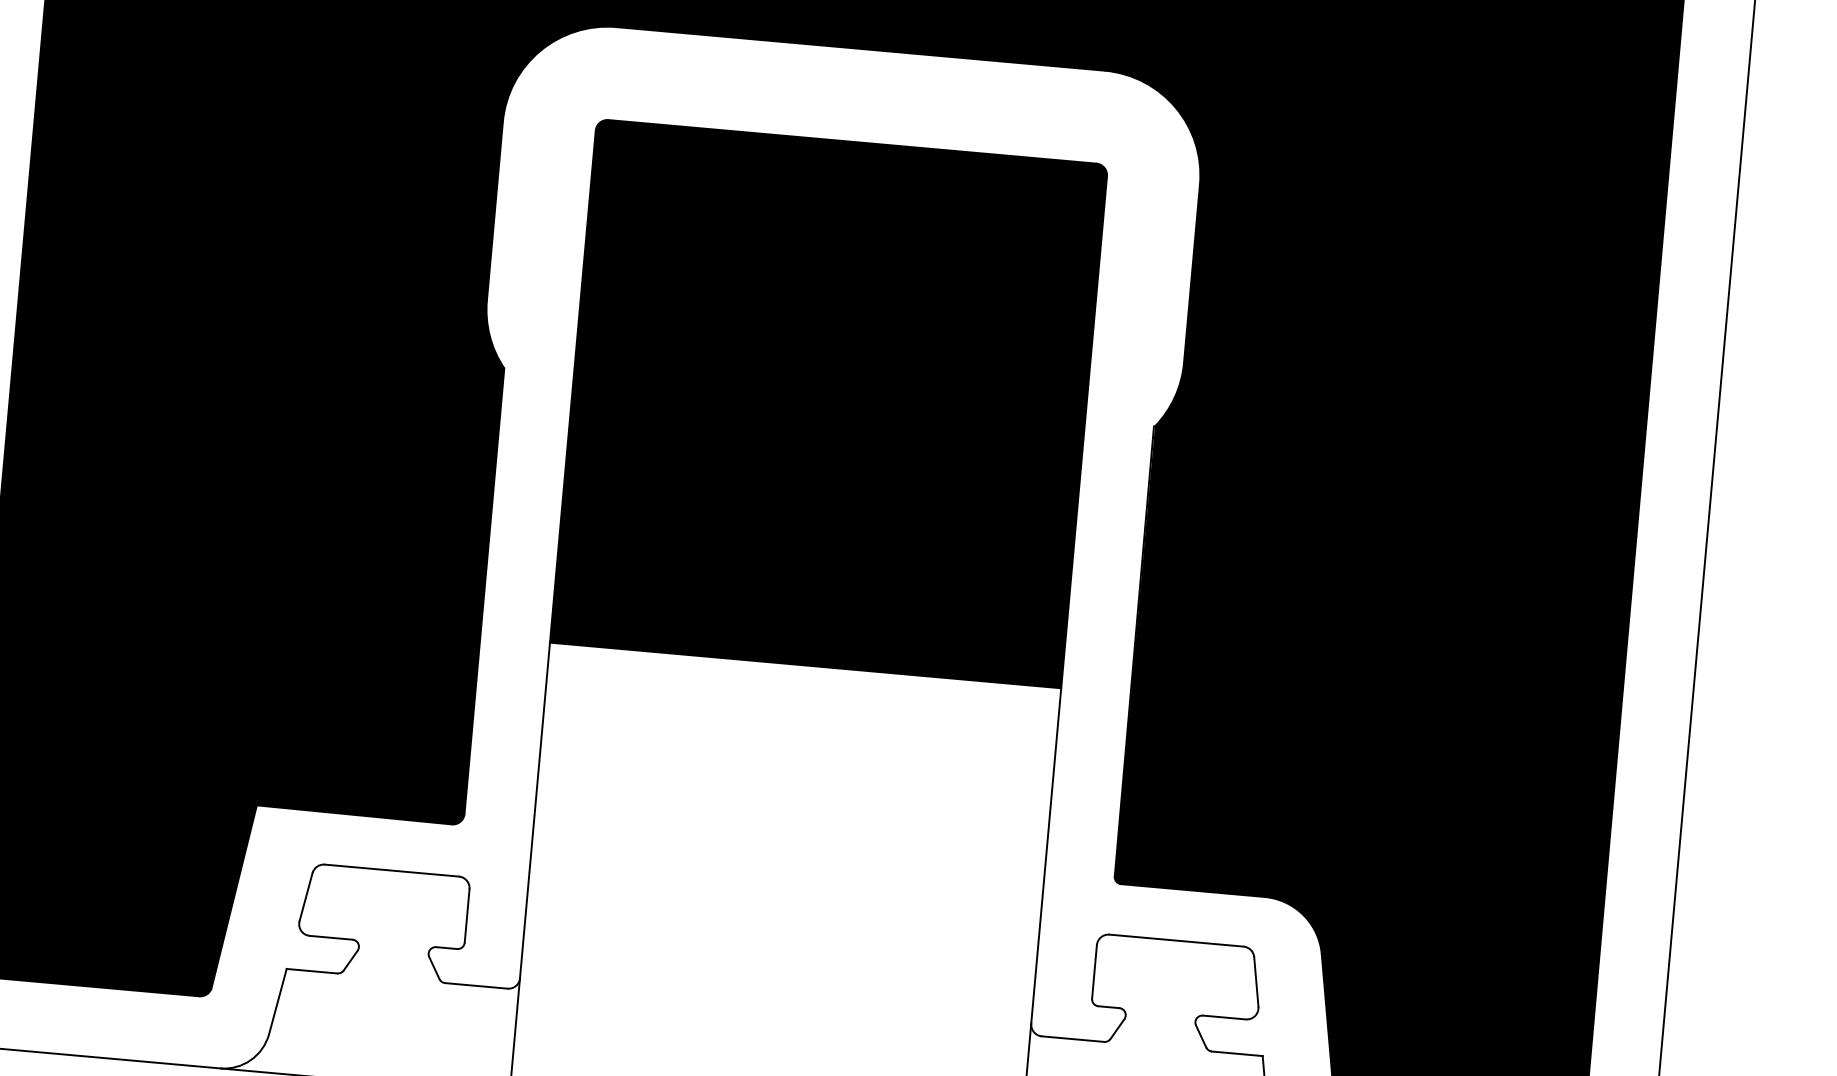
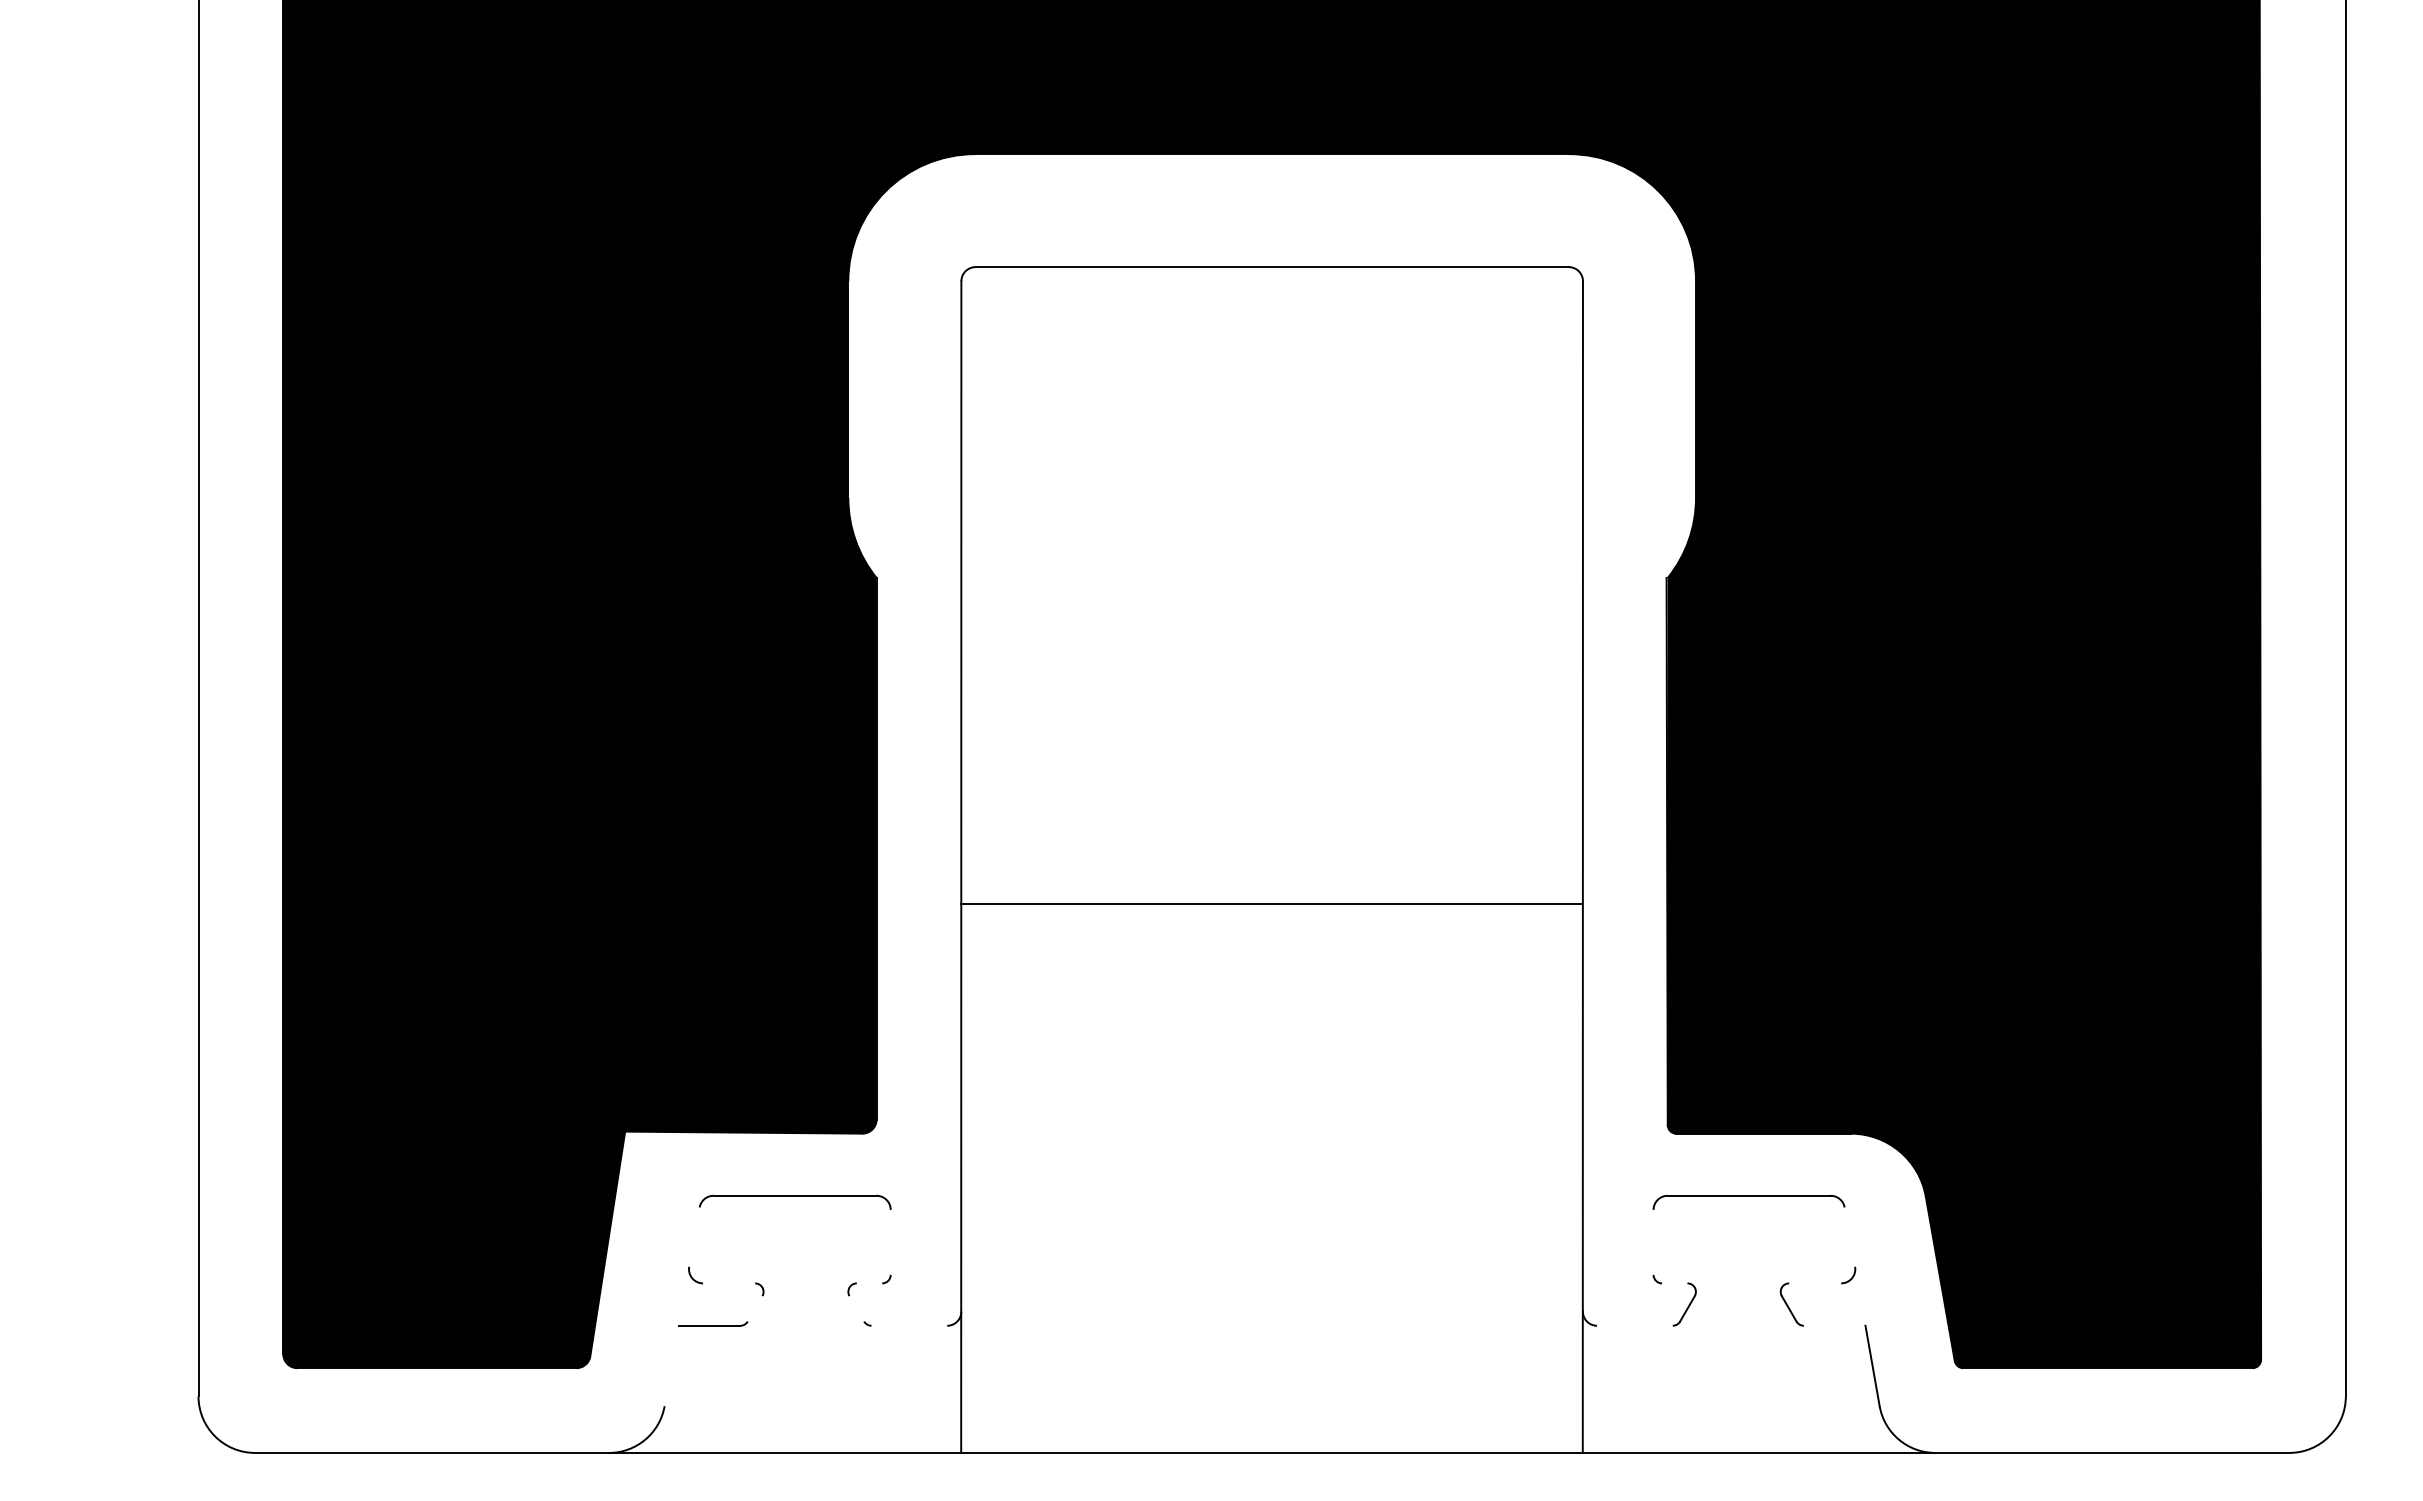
fill: (828, 403) -> (1271, 585), removed
line: (306, 896) -> (694, 1236), removed
line: (467, 915) -> (890, 1241), removed
line: (331, 937) -> (729, 1283), removed
line: (446, 948) -> (869, 1283), removed
line: (350, 960) -> (754, 1308), removed
line: (434, 967) -> (856, 1308), removed
line: (1094, 971) -> (1653, 1241), removed
line: (1256, 981) -> (1849, 1236), removed
line: (476, 985) -> (909, 1325), removed
line: (277, 1001) -> (671, 1365), removed
line: (1108, 1007) -> (1674, 1283), removed
line: (1224, 1017) -> (1815, 1283), removed
line: (1072, 1038) -> (1634, 1325), removed
line: (1237, 1053) -> (1834, 1325), removed

